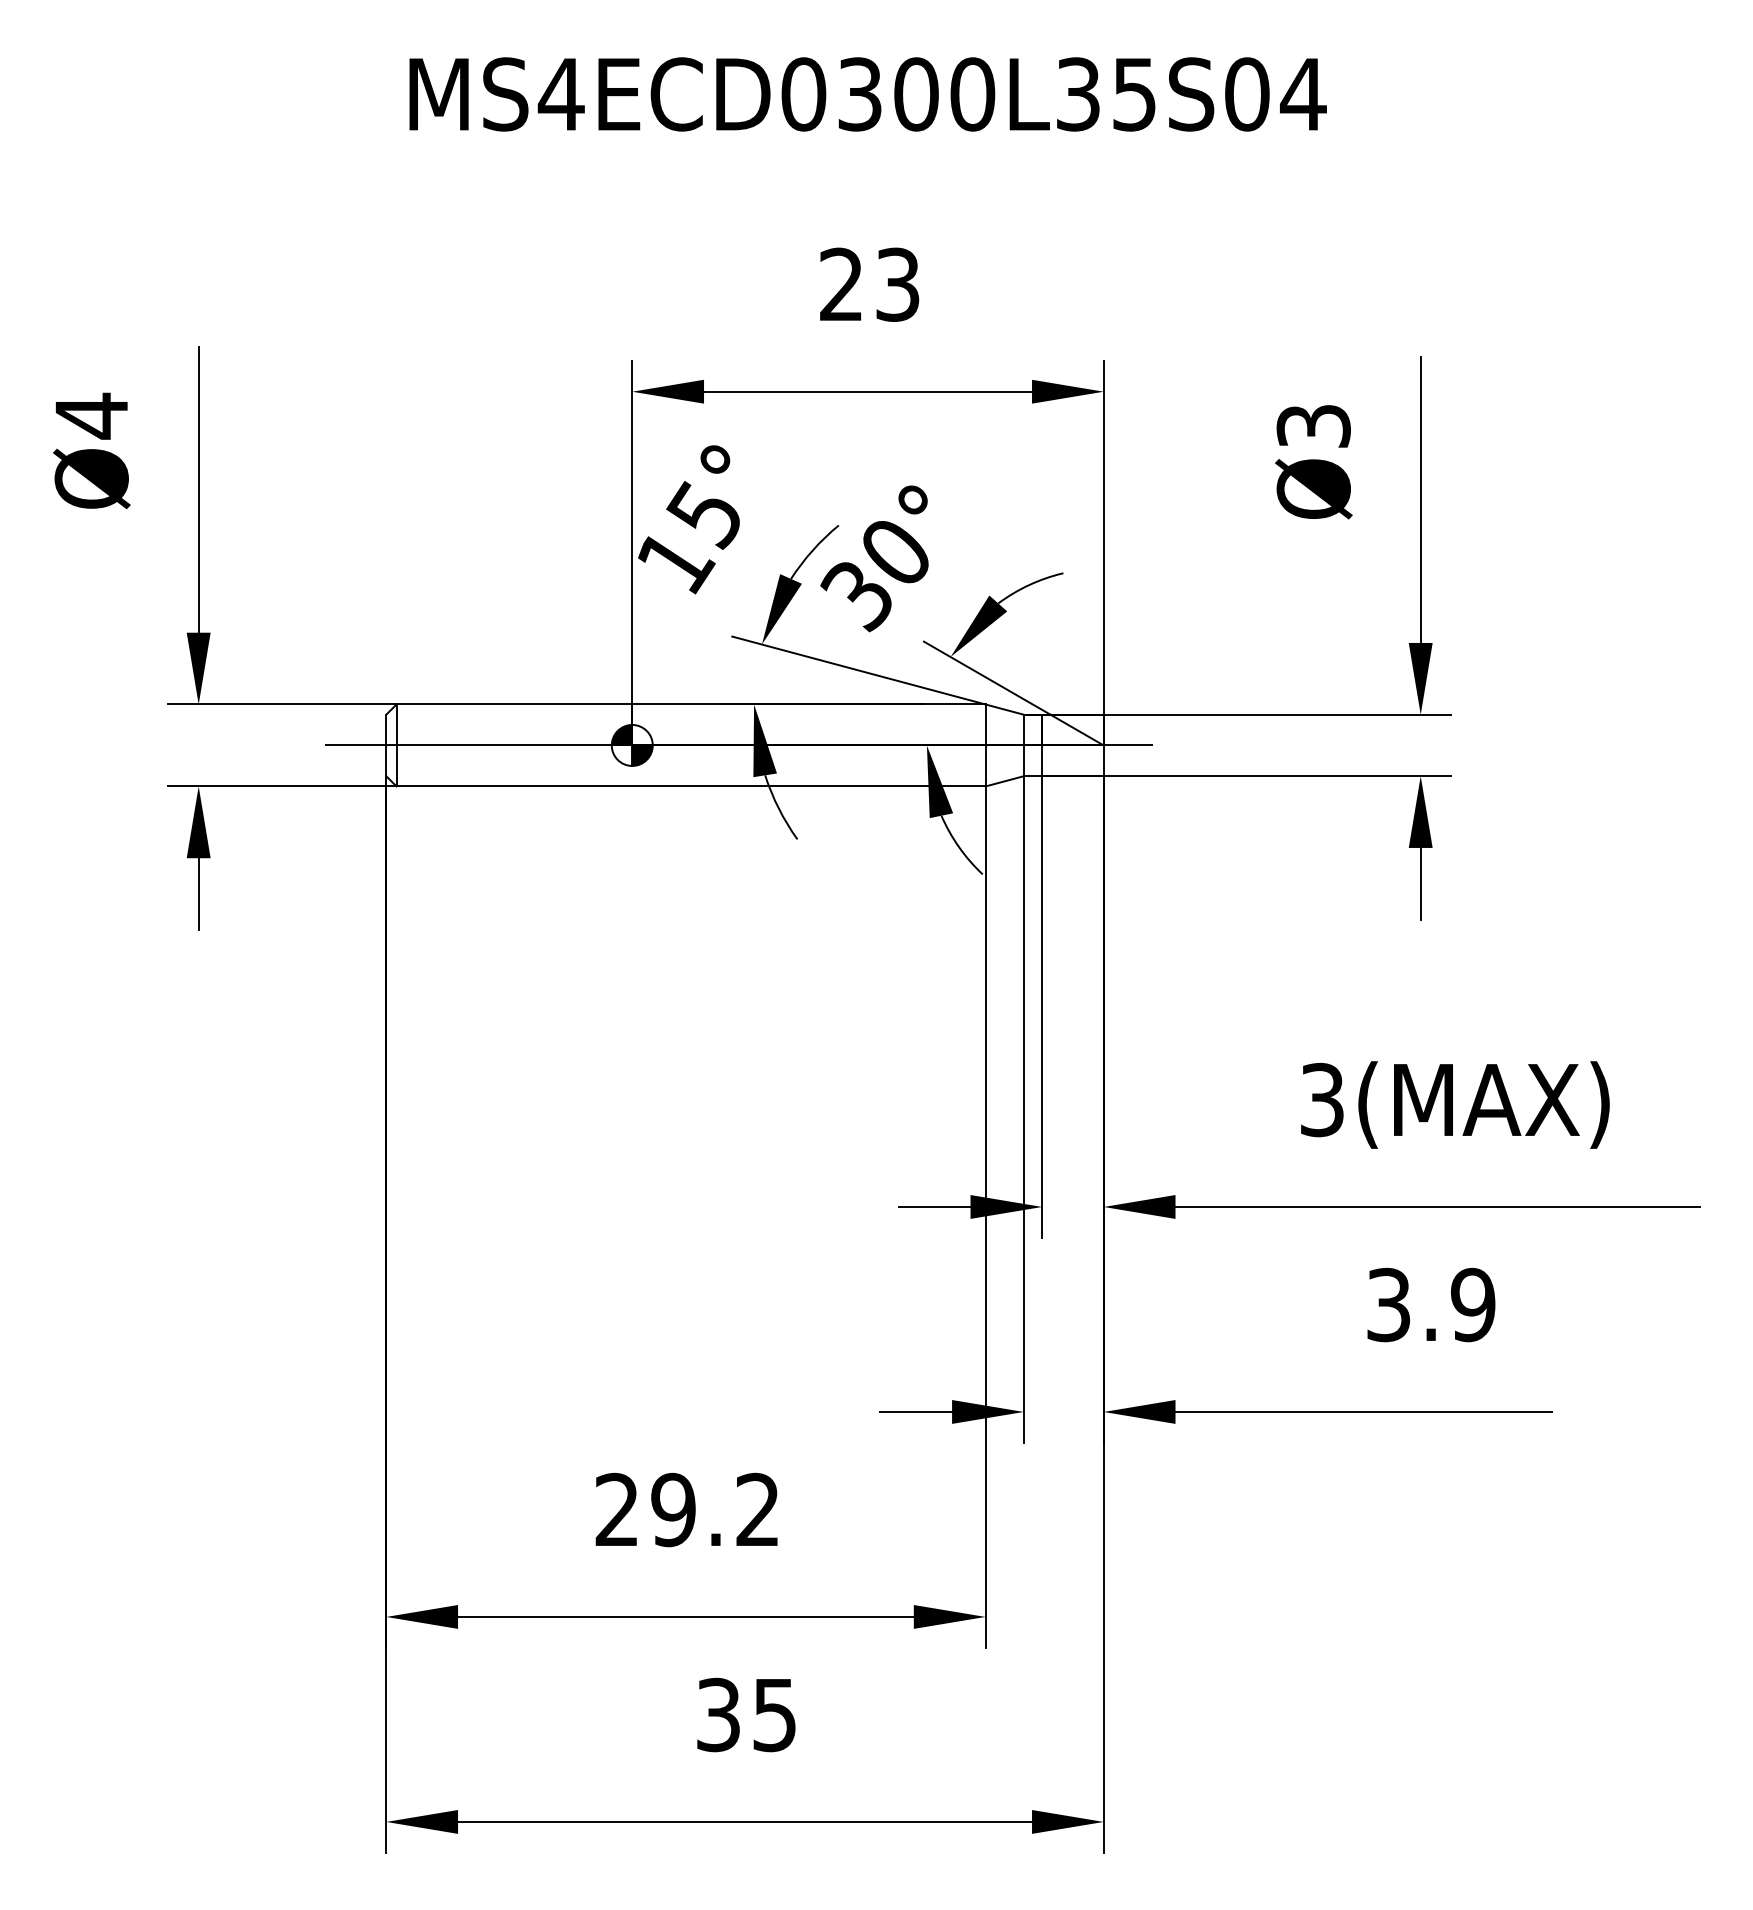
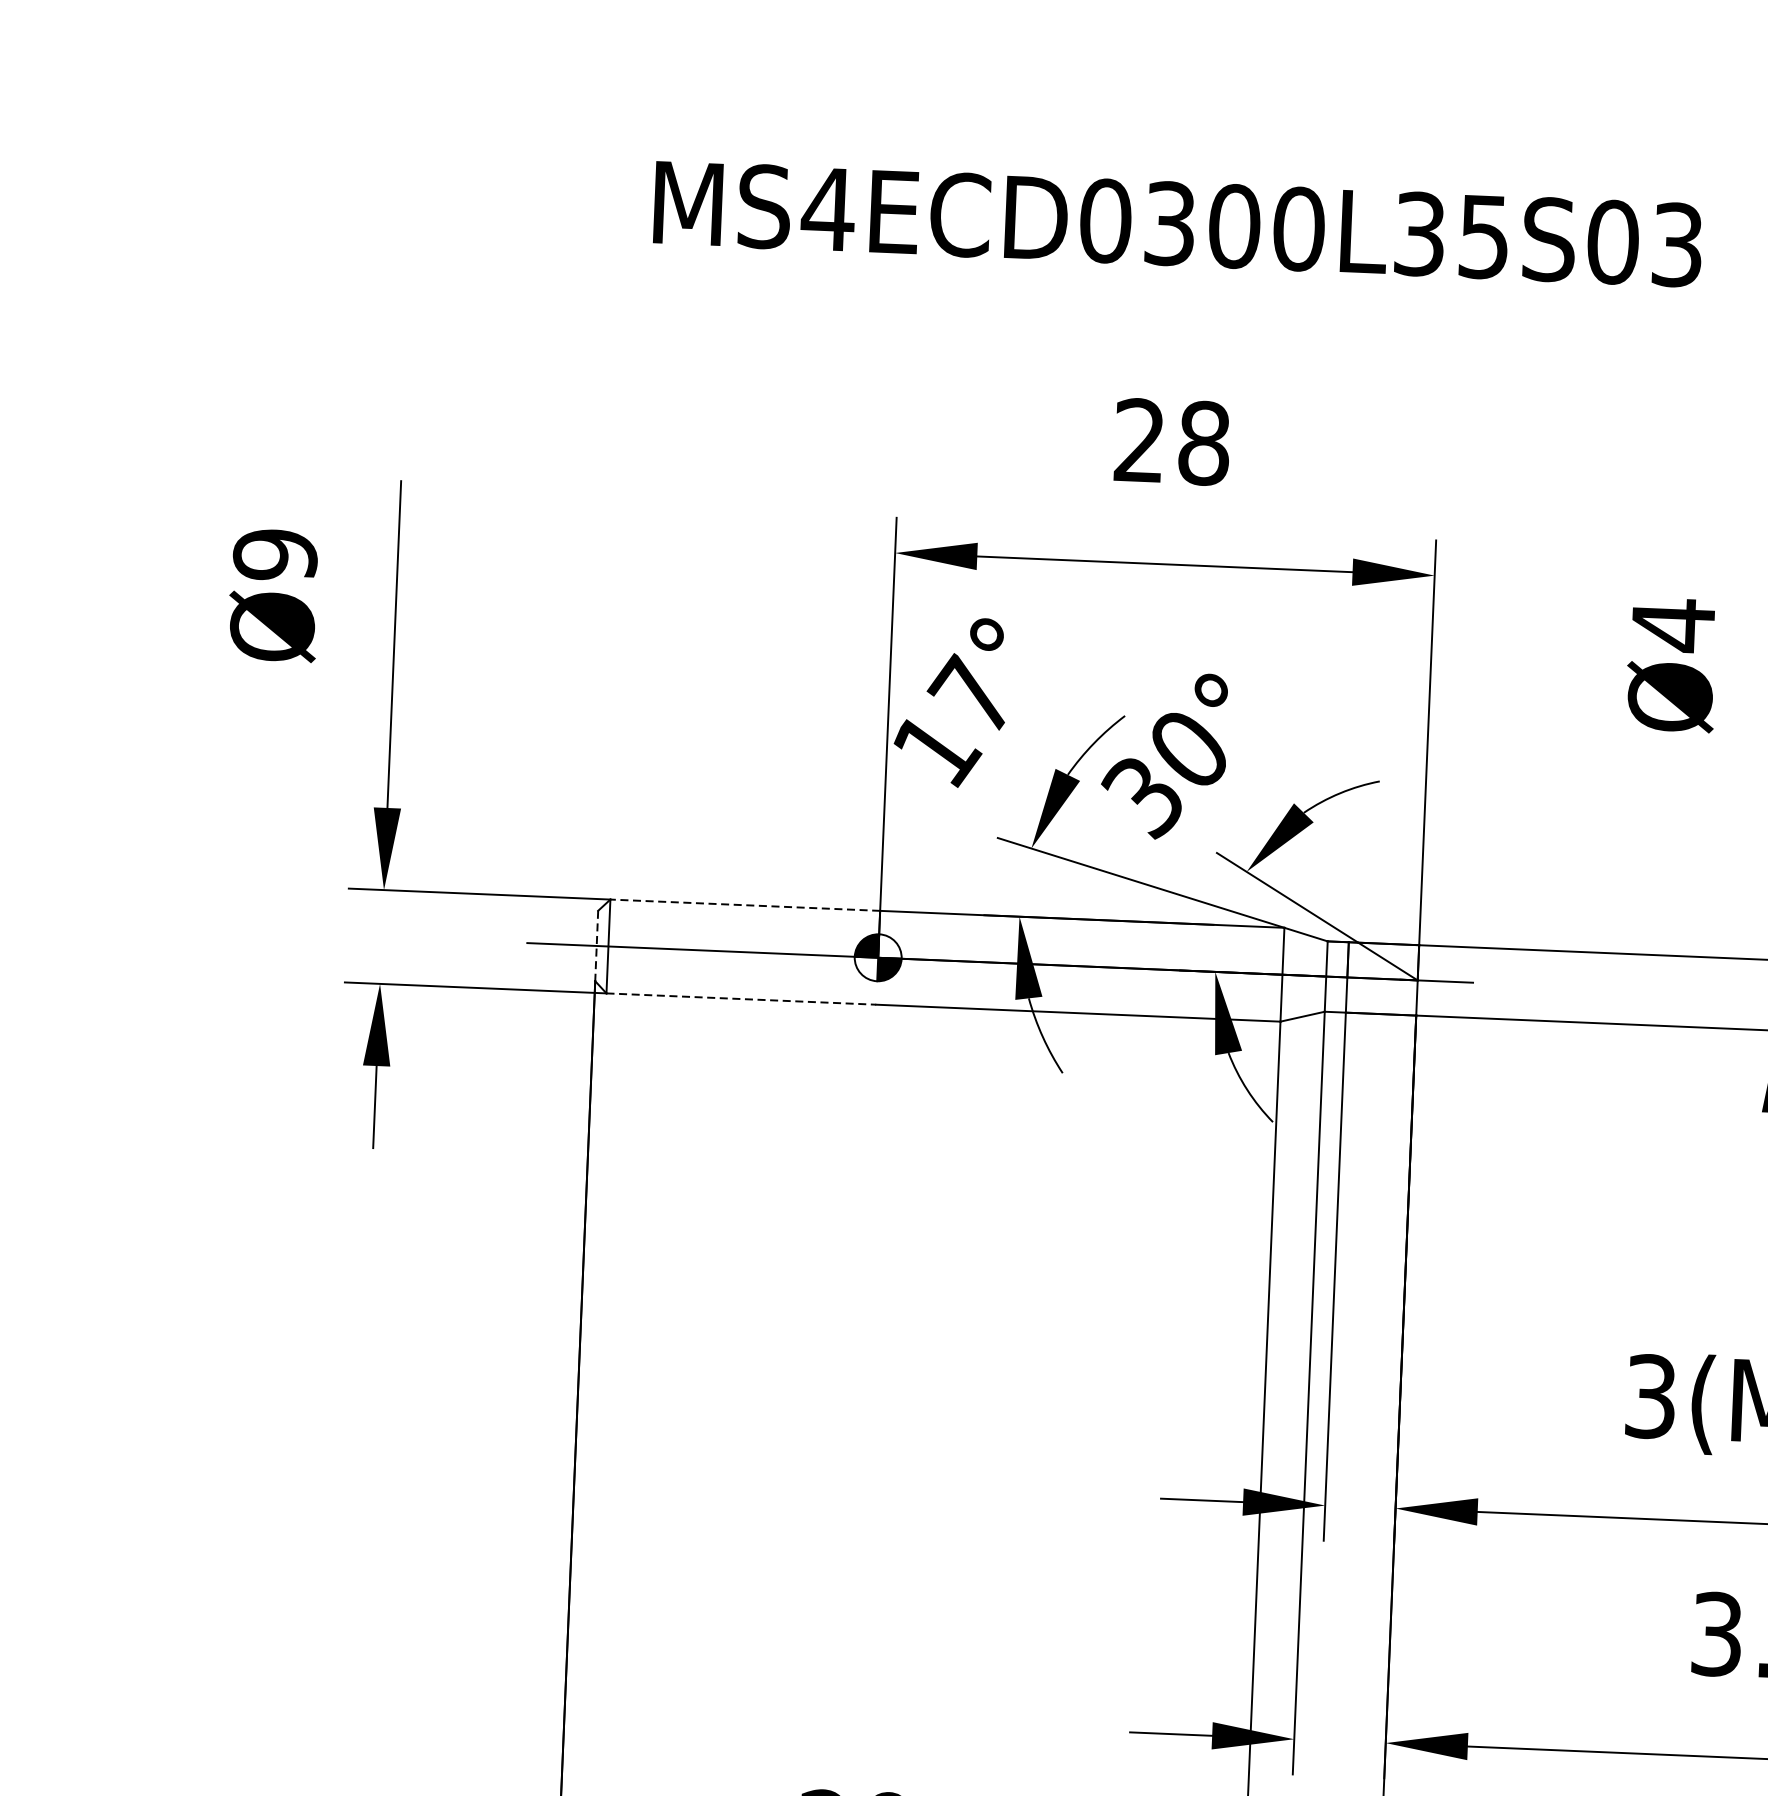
text: (1303, 94) -> (1677, 245), MS4ECD0300L35S04 -> MS4ECD0300L35S03
text: (898, 284) -> (1204, 443), 23 -> 28
text: (91, 415) -> (275, 554), Ø4 -> Ø9
text: (1313, 426) -> (1673, 625), Ø3 -> Ø4
text: (701, 512) -> (968, 694), 15° -> 17°
line: (514, 704) -> (745, 905), solid -> dashed
line: (386, 745) -> (596, 946), solid -> dashed
line: (514, 786) -> (741, 999), solid -> dashed

